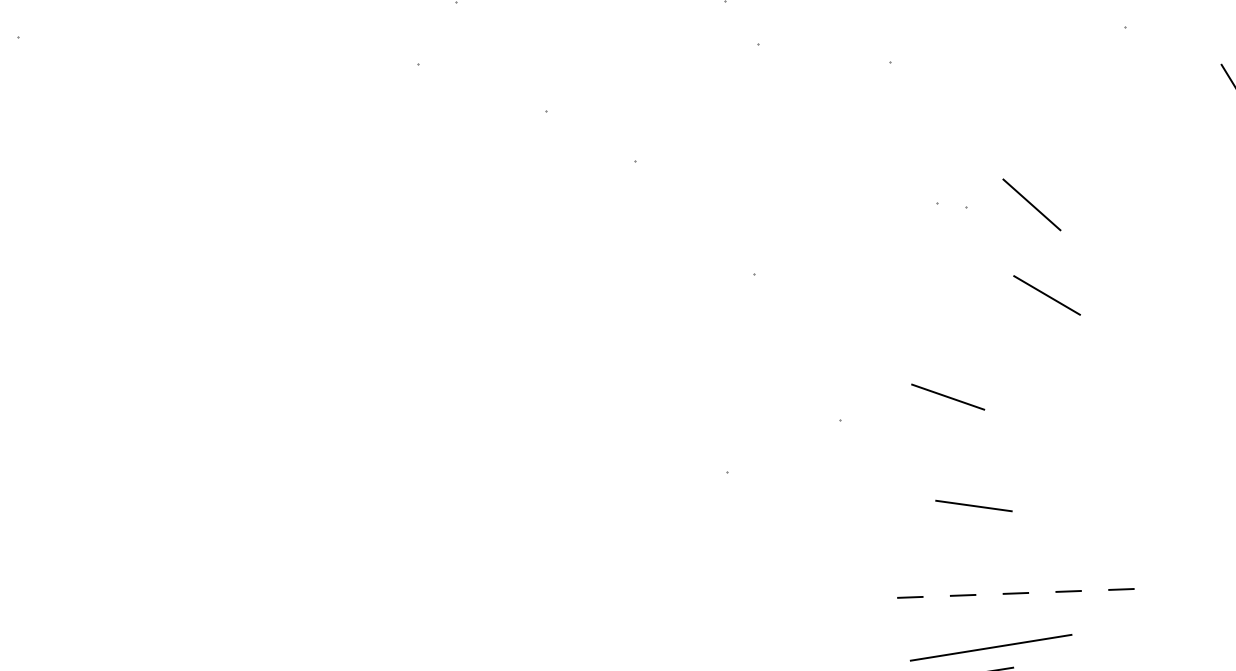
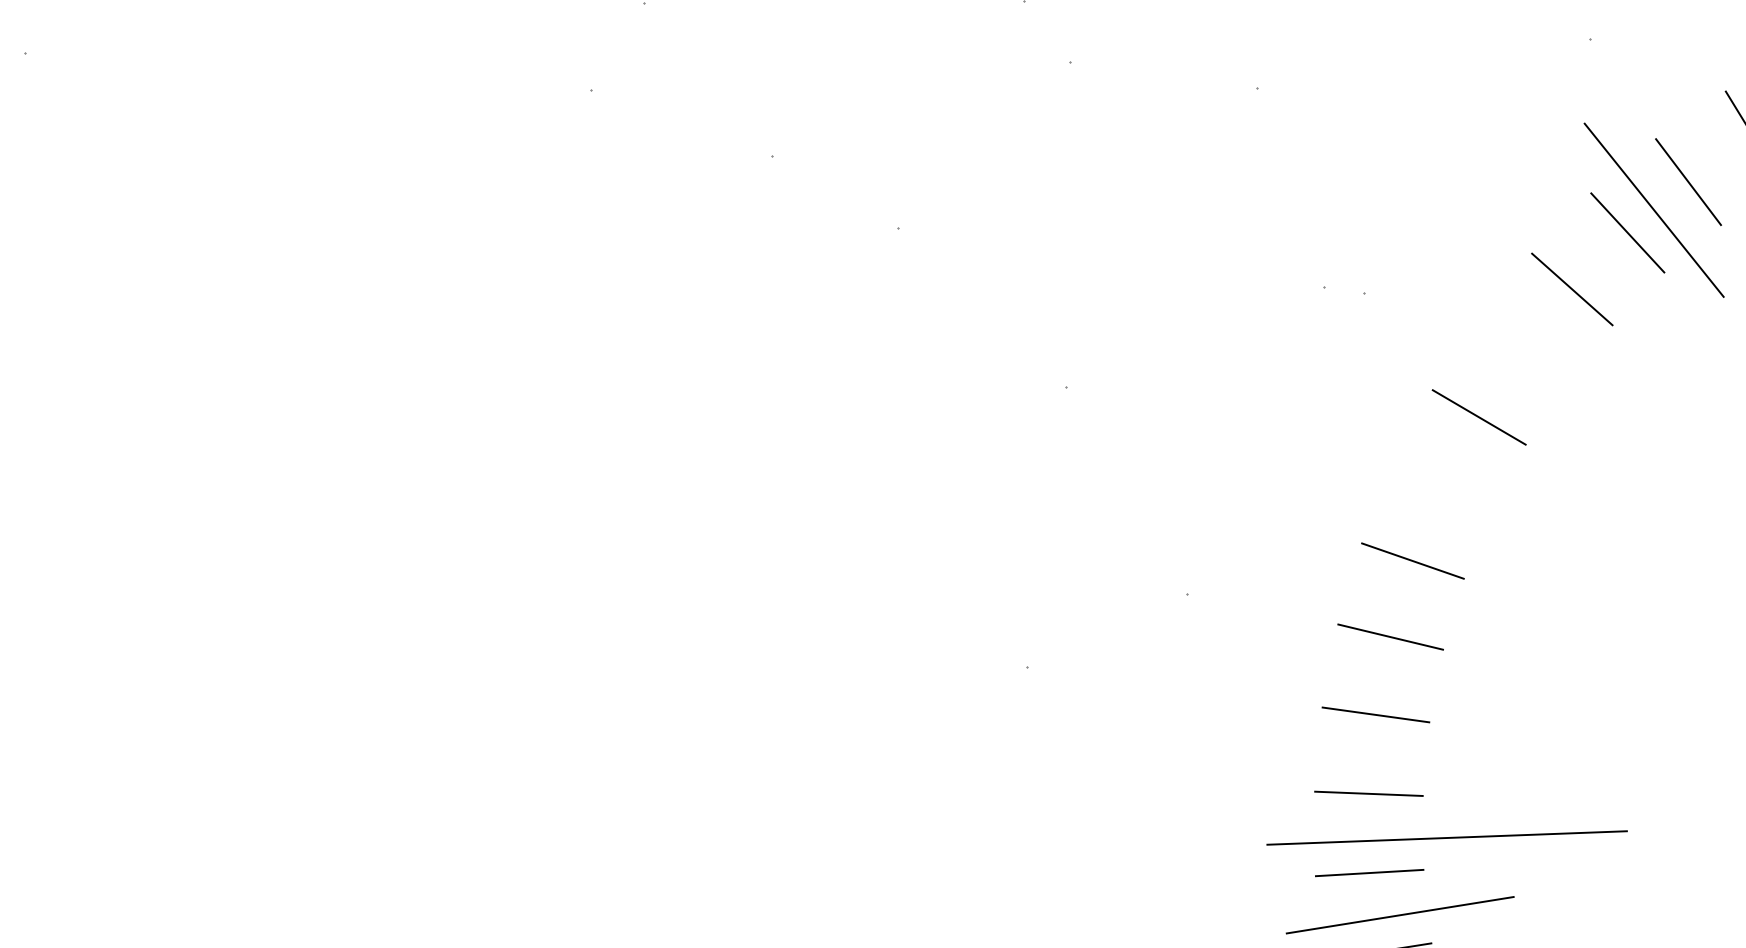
line: (1195, 128) -> (1688, 181), added
line: (1170, 148) -> (1653, 209), added
line: (1152, 164) -> (1628, 232), added
line: (1031, 204) -> (1571, 288), moved
line: (948, 396) -> (1413, 560), moved
line: (984, 450) -> (1390, 636), added
line: (968, 561) -> (1368, 793), added
line: (1024, 593) -> (1447, 838), dashed -> solid
line: (969, 617) -> (1369, 872), added

